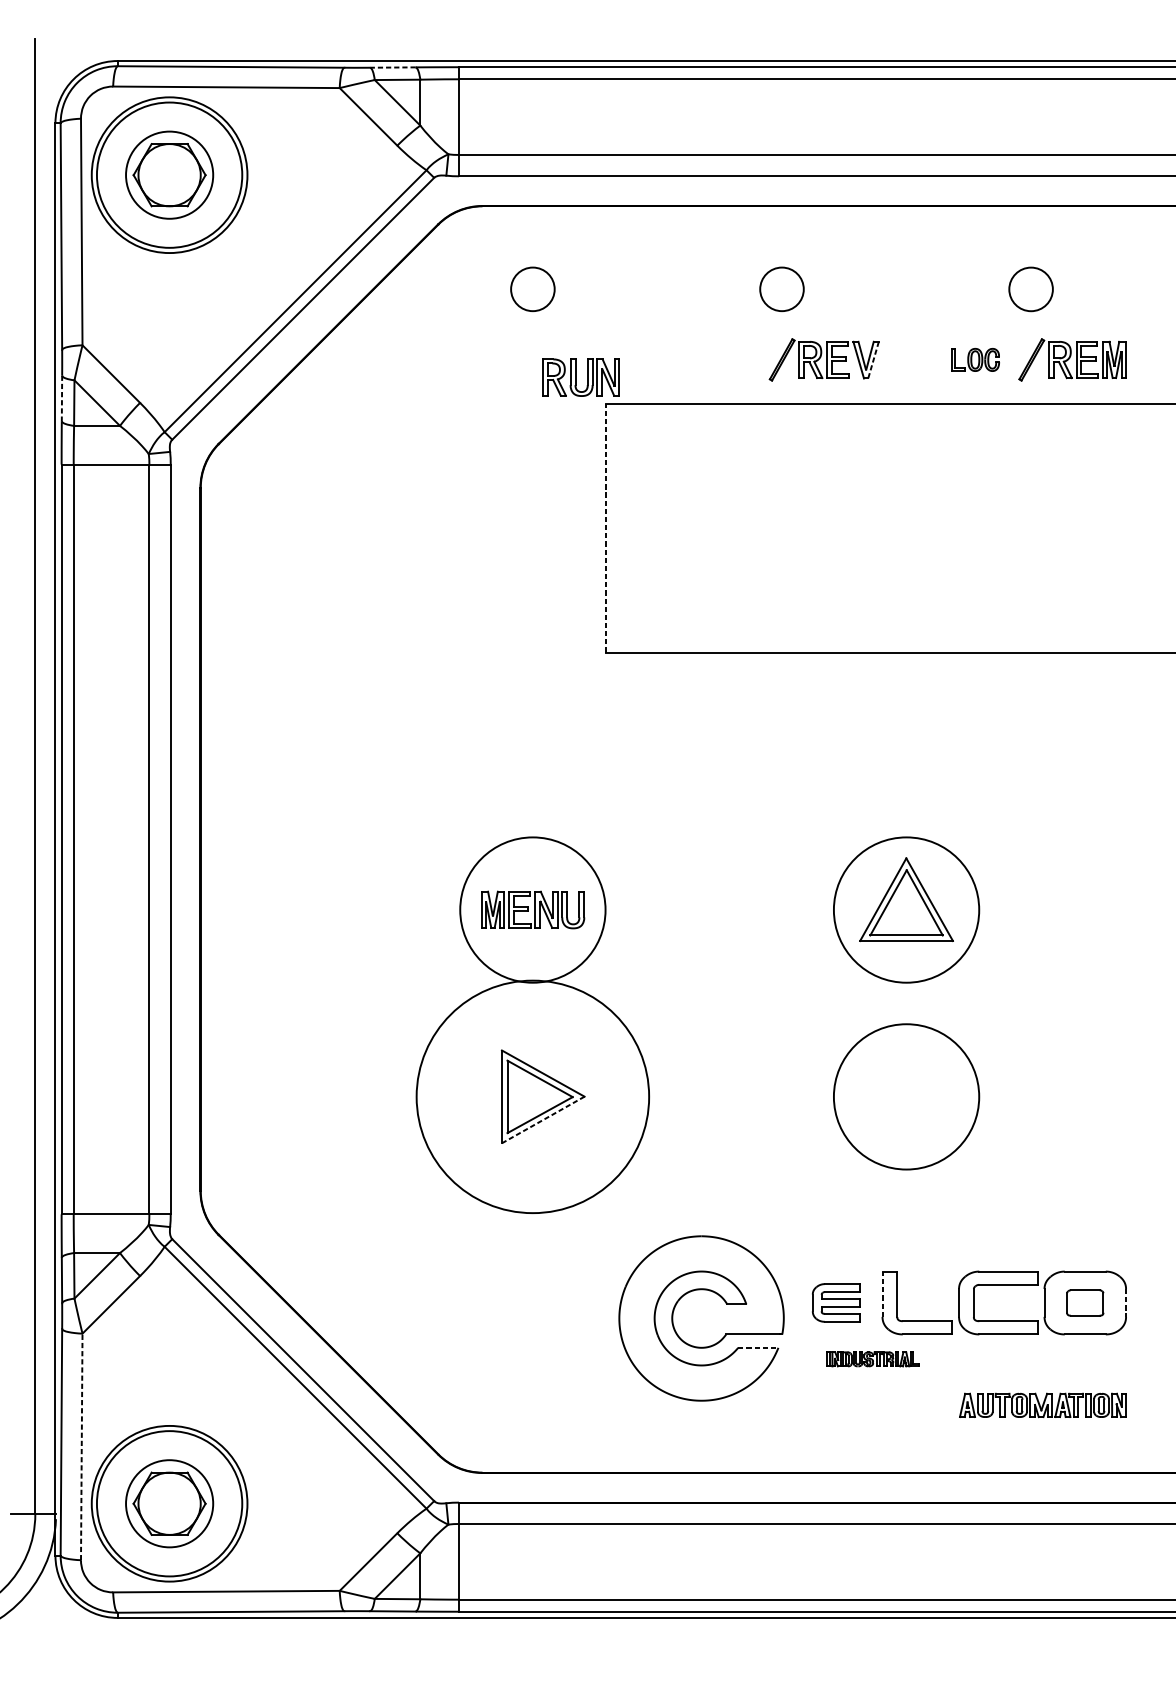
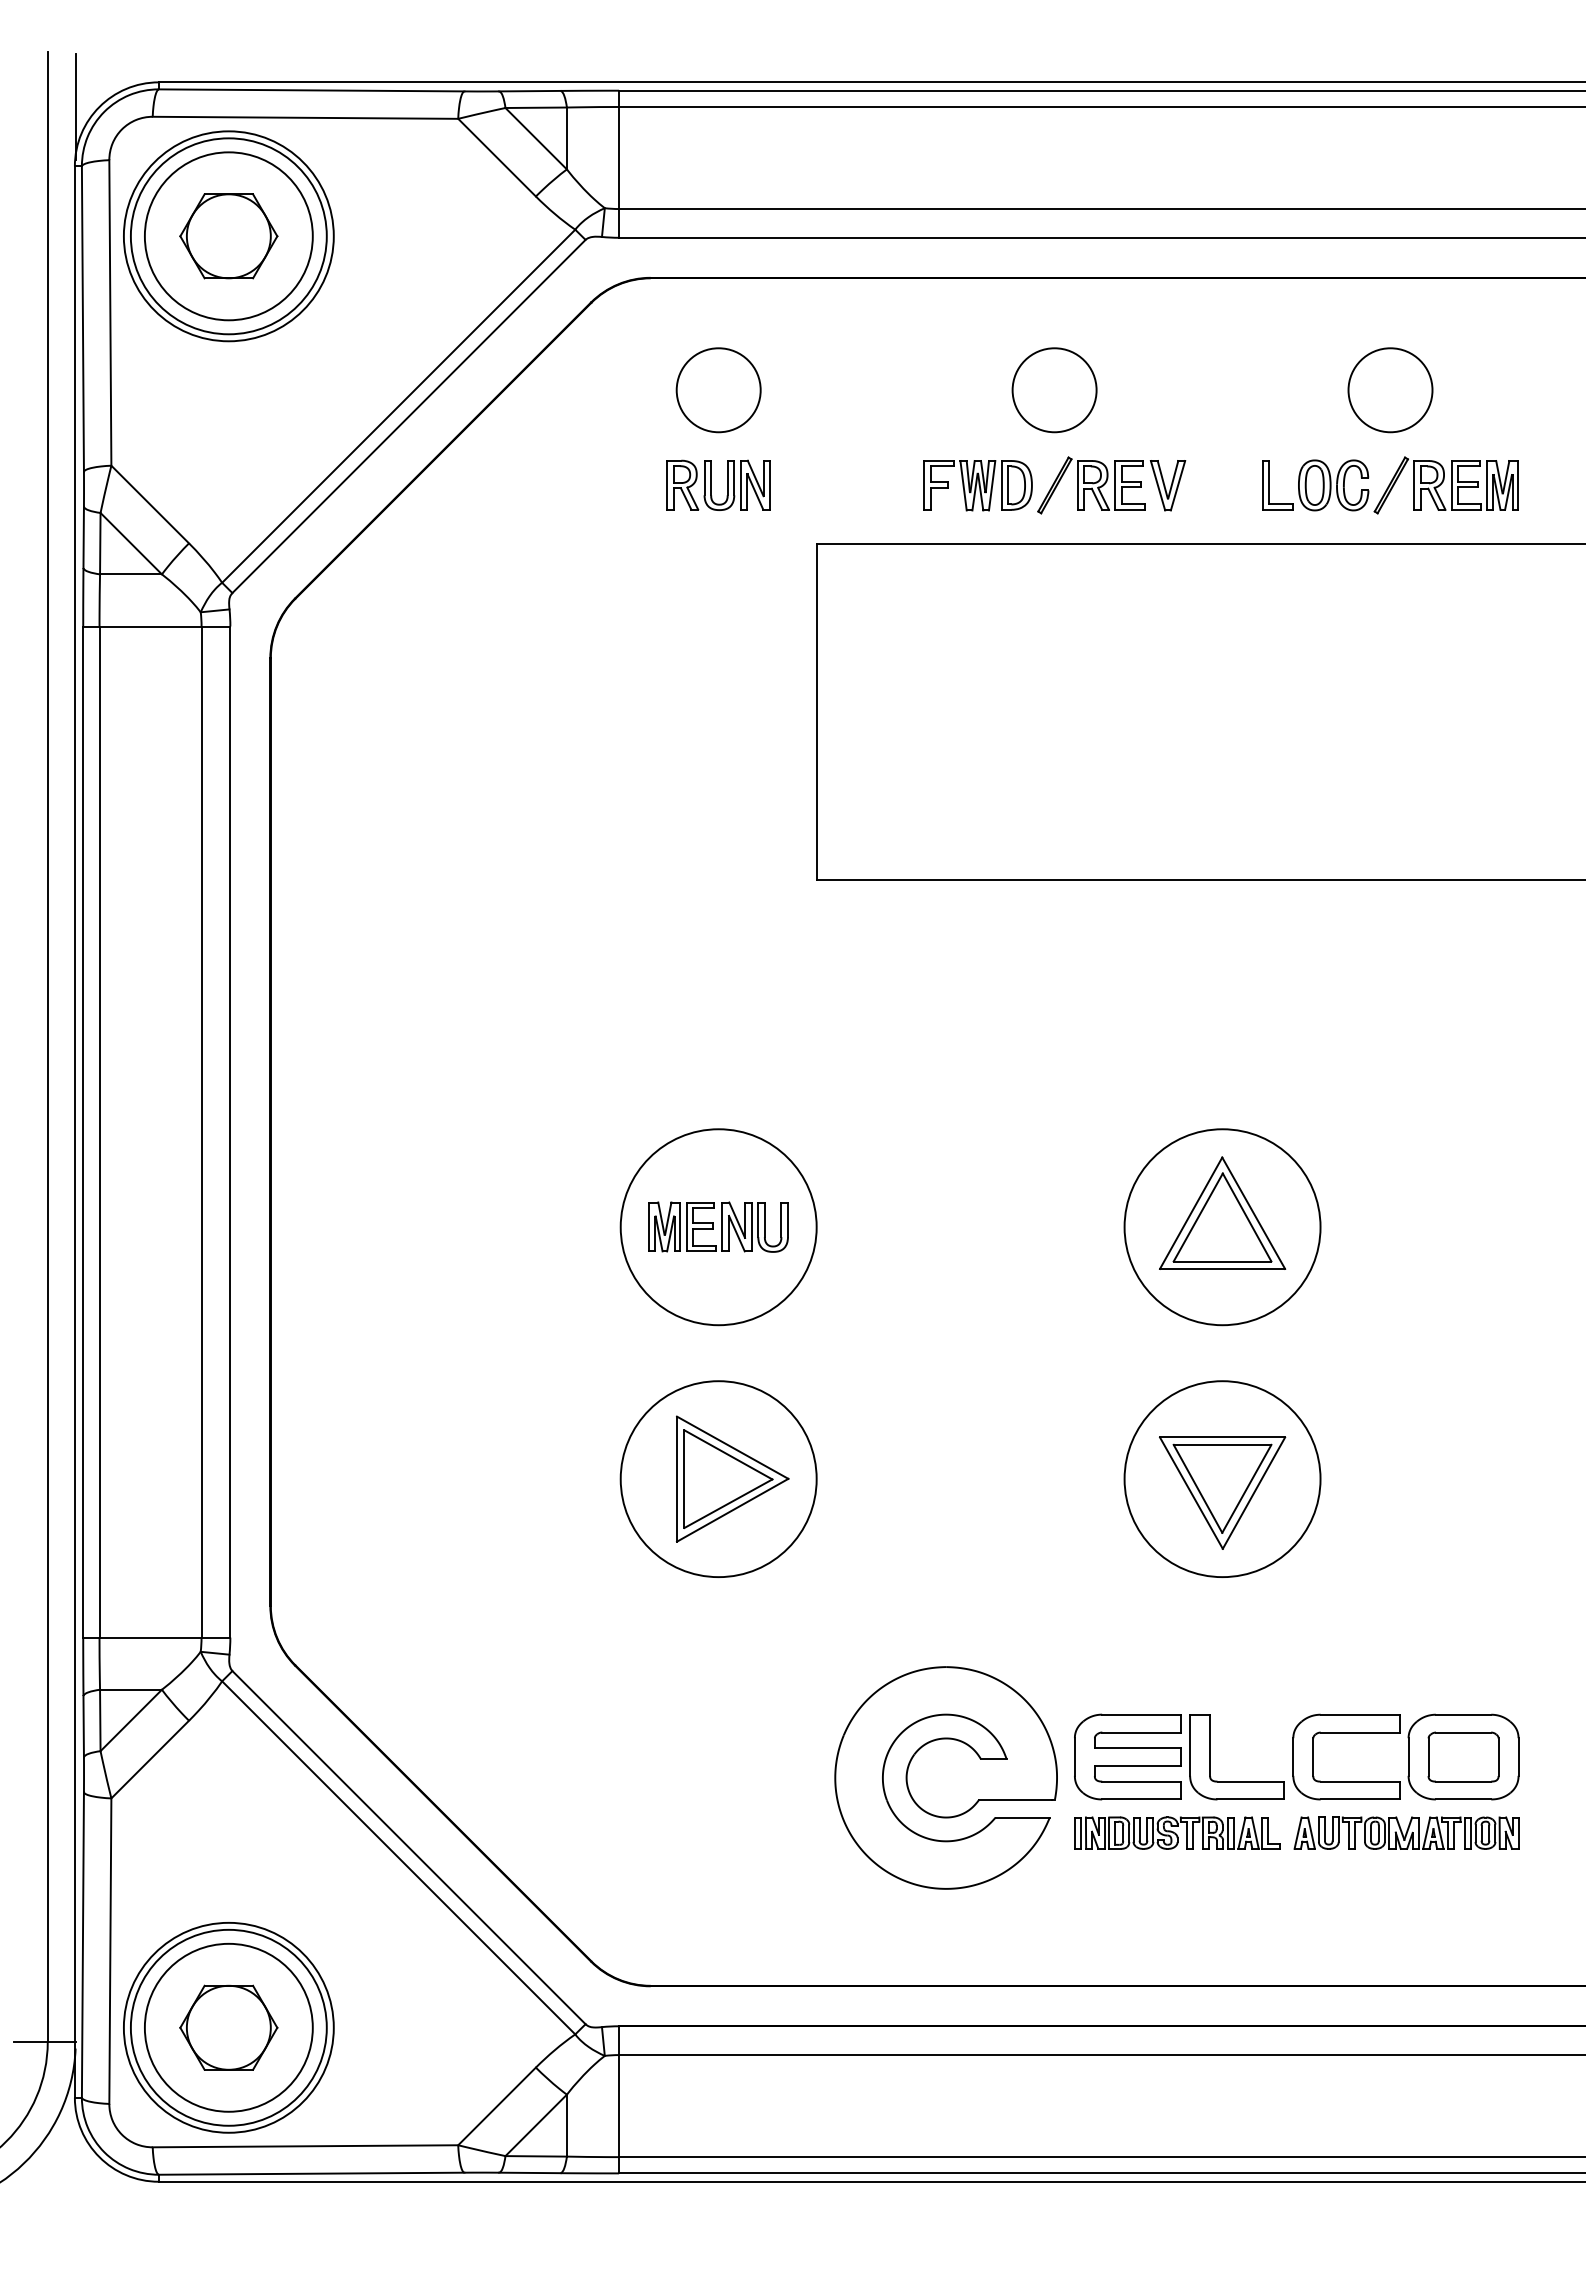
line: (392, 67) -> (529, 91), dashed -> solid
line: (55, 78) -> (75, 106), added
circle: (169, 175) -> (228, 236), size x1.43
circle: (532, 289) -> (718, 390), size x1.43
circle: (781, 289) -> (1054, 390), size x1.43
circle: (1031, 289) -> (1390, 390), size x1.43
part: (724, 359) -> (977, 485), added
line: (873, 359) -> (1178, 485), dashed -> solid
part: (975, 359) -> (1315, 485), size x1.67
part: (575, 377) -> (711, 484), moved
line: (61, 398) -> (83, 537), dashed -> solid
line: (605, 528) -> (816, 712), dashed -> solid
circle: (532, 1097) -> (718, 1479), size x0.62
part: (906, 1106) -> (1222, 1492), added
line: (543, 1120) -> (732, 1510), dashed -> solid
line: (882, 1294) -> (1190, 1745), dashed -> solid
part: (836, 1302) -> (1127, 1756), size x1.67
part: (1085, 1302) -> (1463, 1756), size x1.43
line: (1126, 1303) -> (1518, 1757), dashed -> solid
line: (758, 1347) -> (1023, 1817), dashed -> solid
part: (873, 1358) -> (1177, 1832), size x1.67
part: (1042, 1404) -> (1406, 1832), moved
line: (81, 1447) -> (110, 1951), dashed -> solid
circle: (169, 1503) -> (228, 2027), size x1.43

